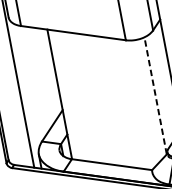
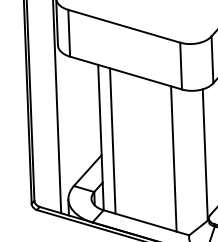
line: (70, 95) -> (112, 140), added
line: (155, 96) -> (205, 155), dashed -> solid
line: (127, 103) -> (173, 158), added

